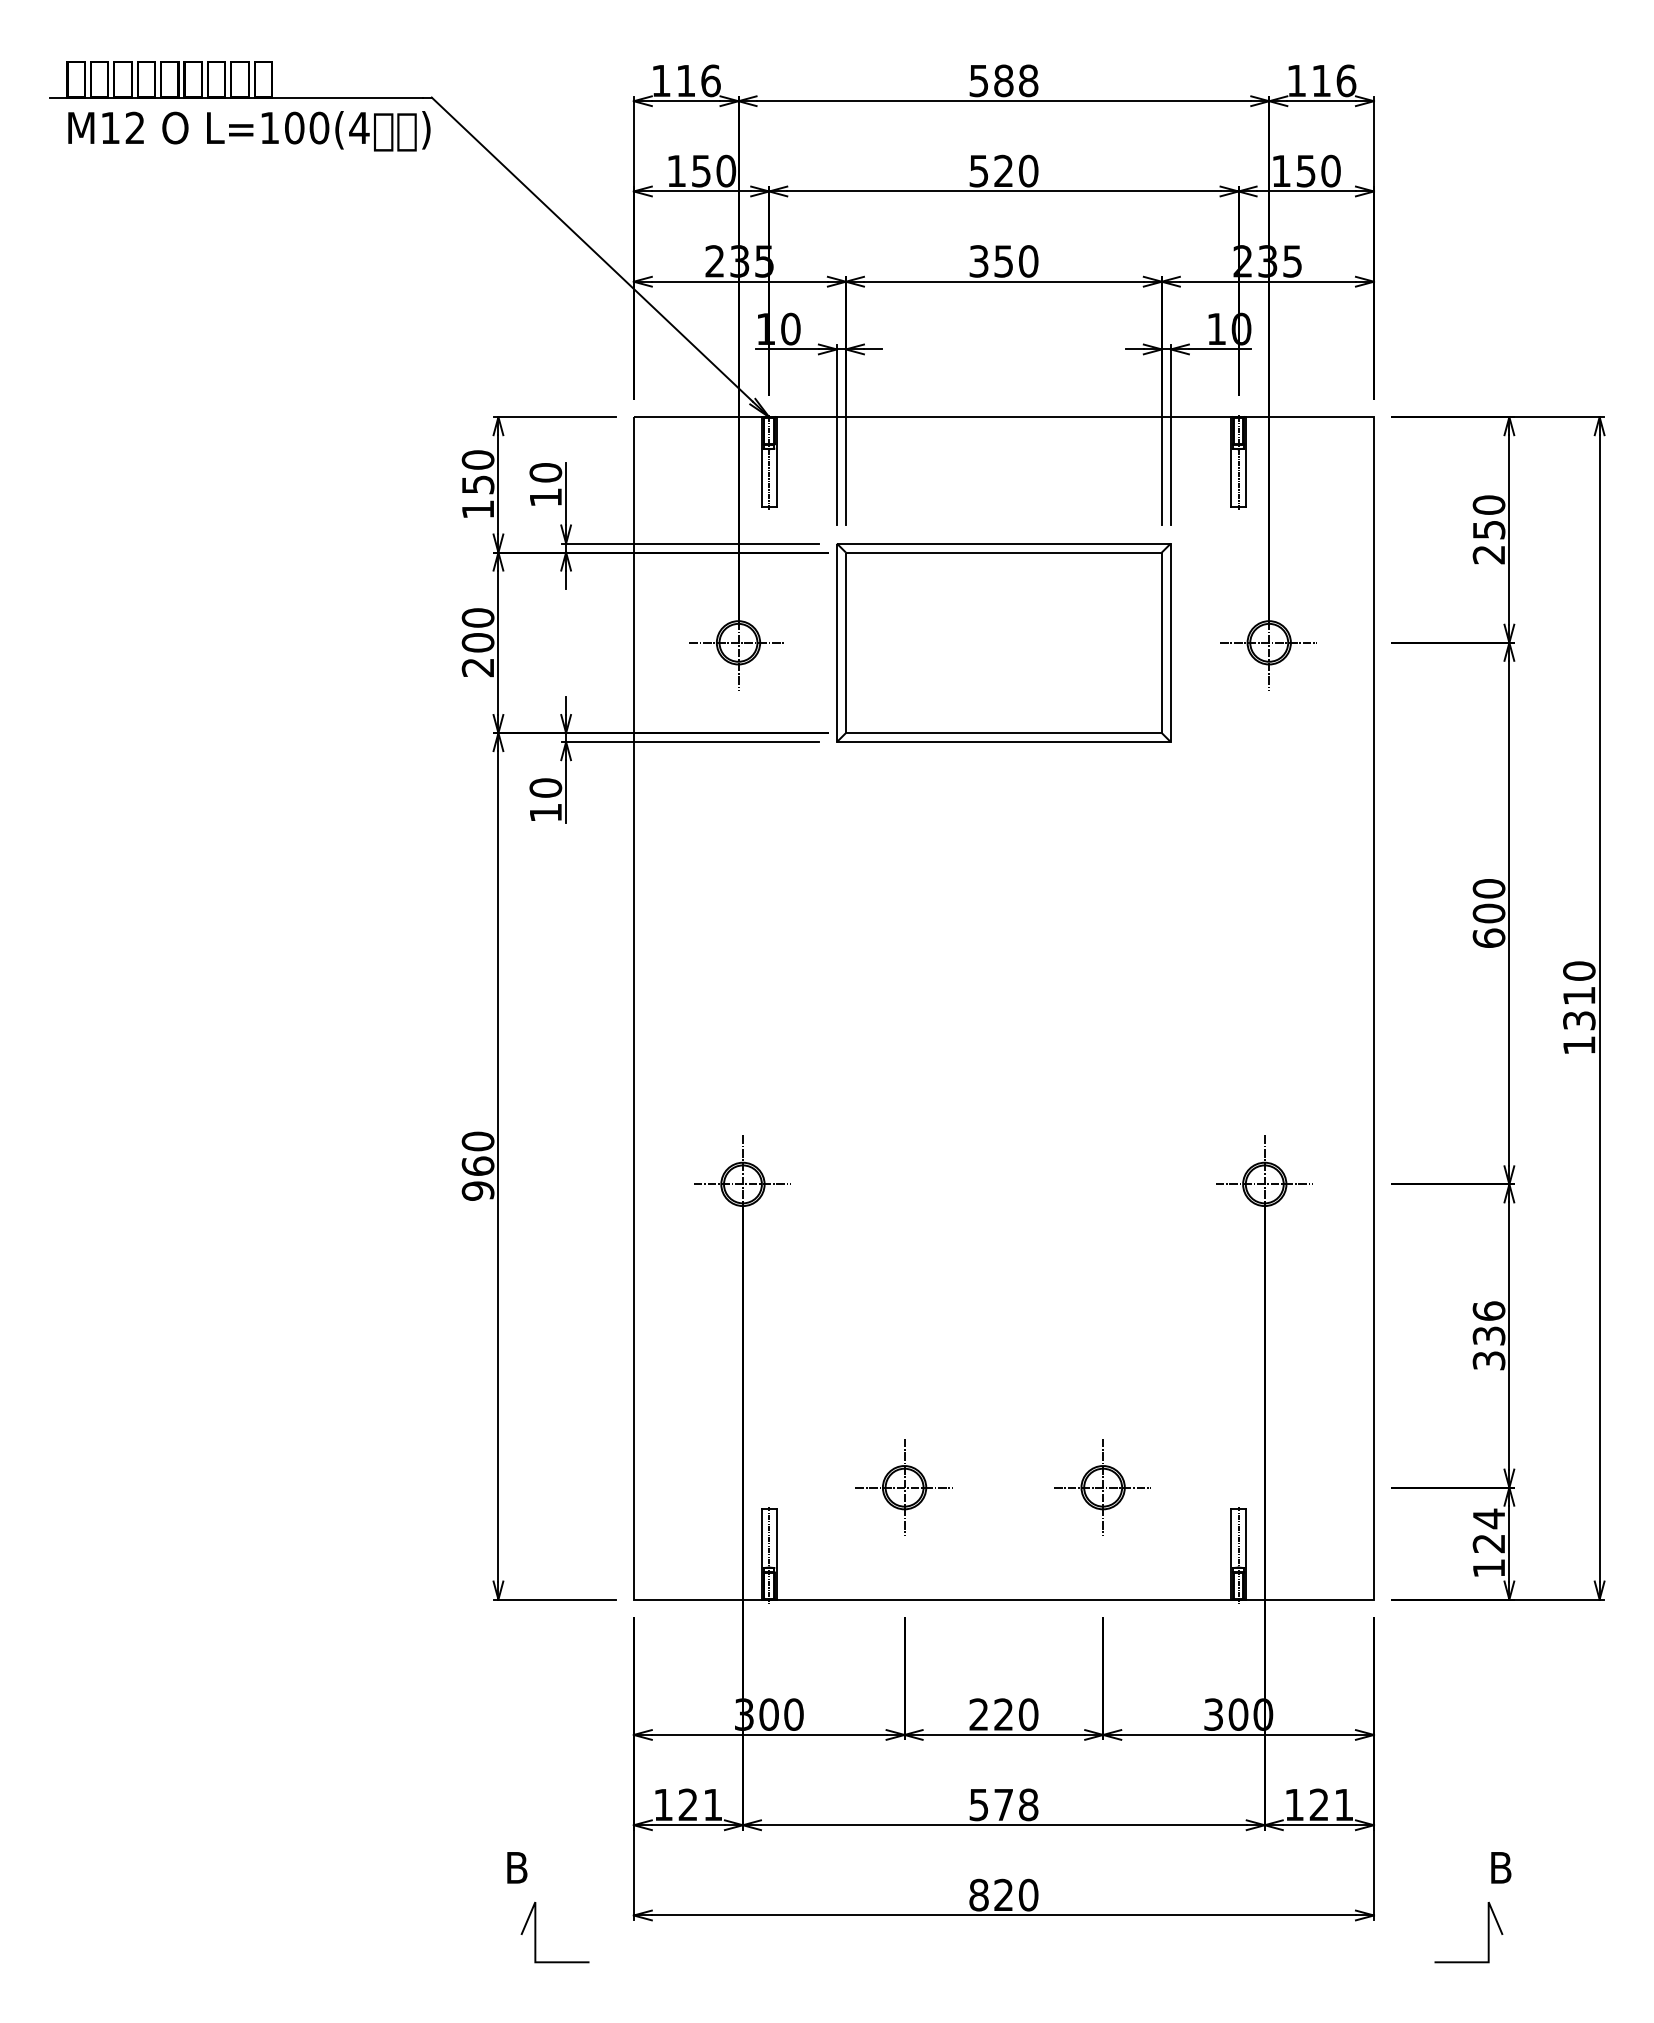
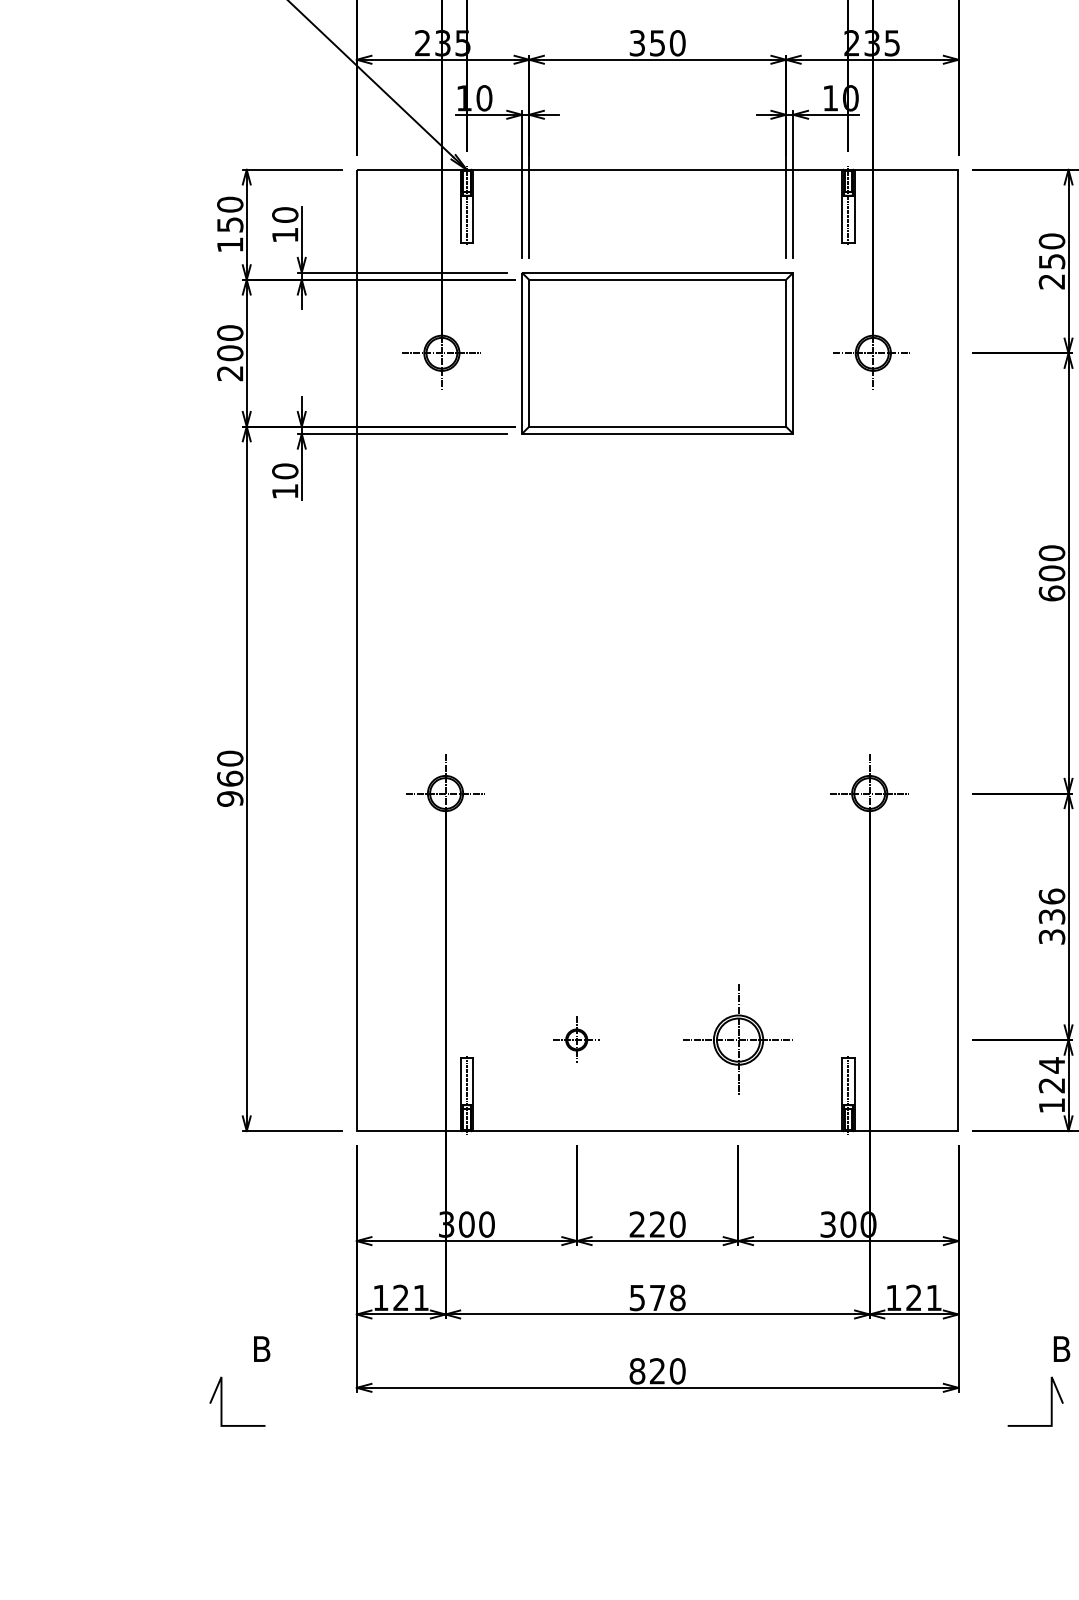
part: (903, 1487) -> (576, 1039), size x0.6
part: (1102, 1487) -> (737, 1039), size x1.4
line: (536, 1932) -> (222, 1401), moved

